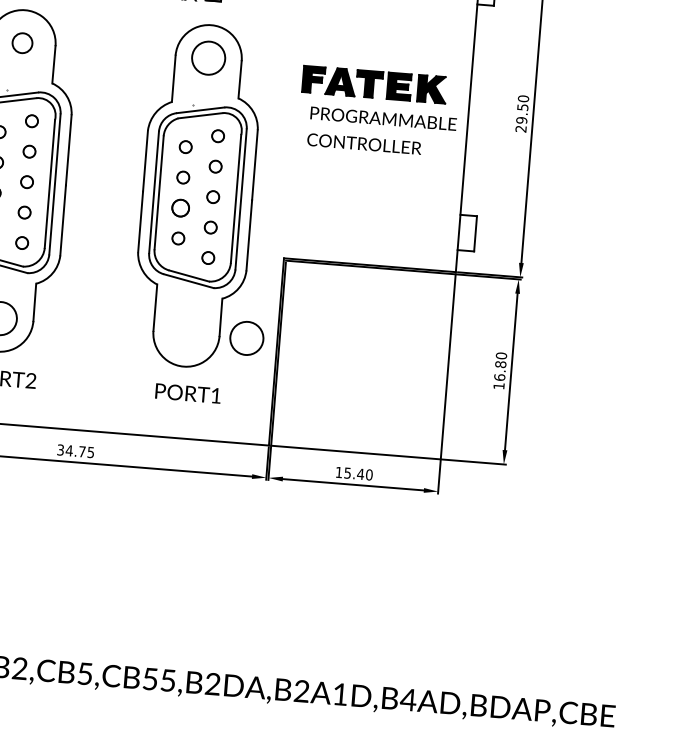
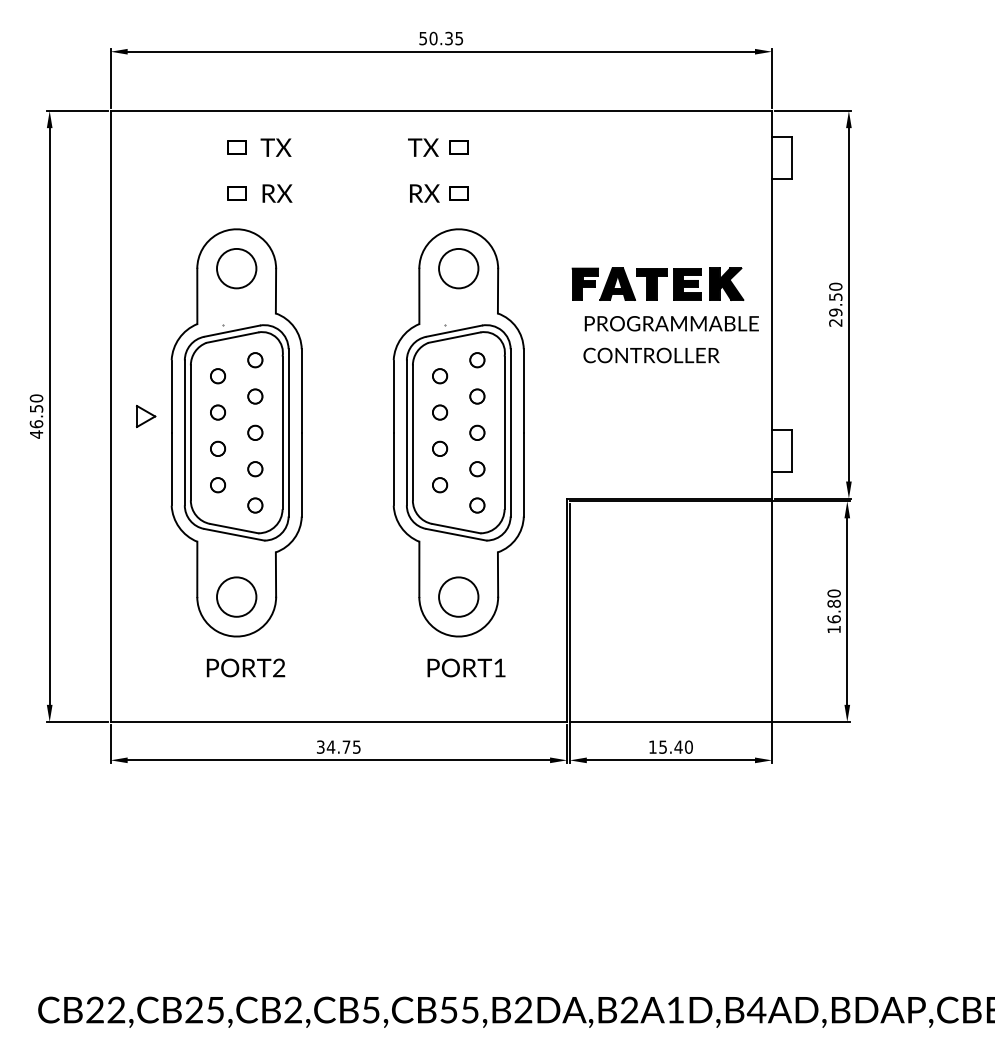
circle: (22, 43) -> (236, 268), size x1.67
circle: (181, 207) -> (440, 448), size x0.71
circle: (246, 337) -> (458, 596), moved

